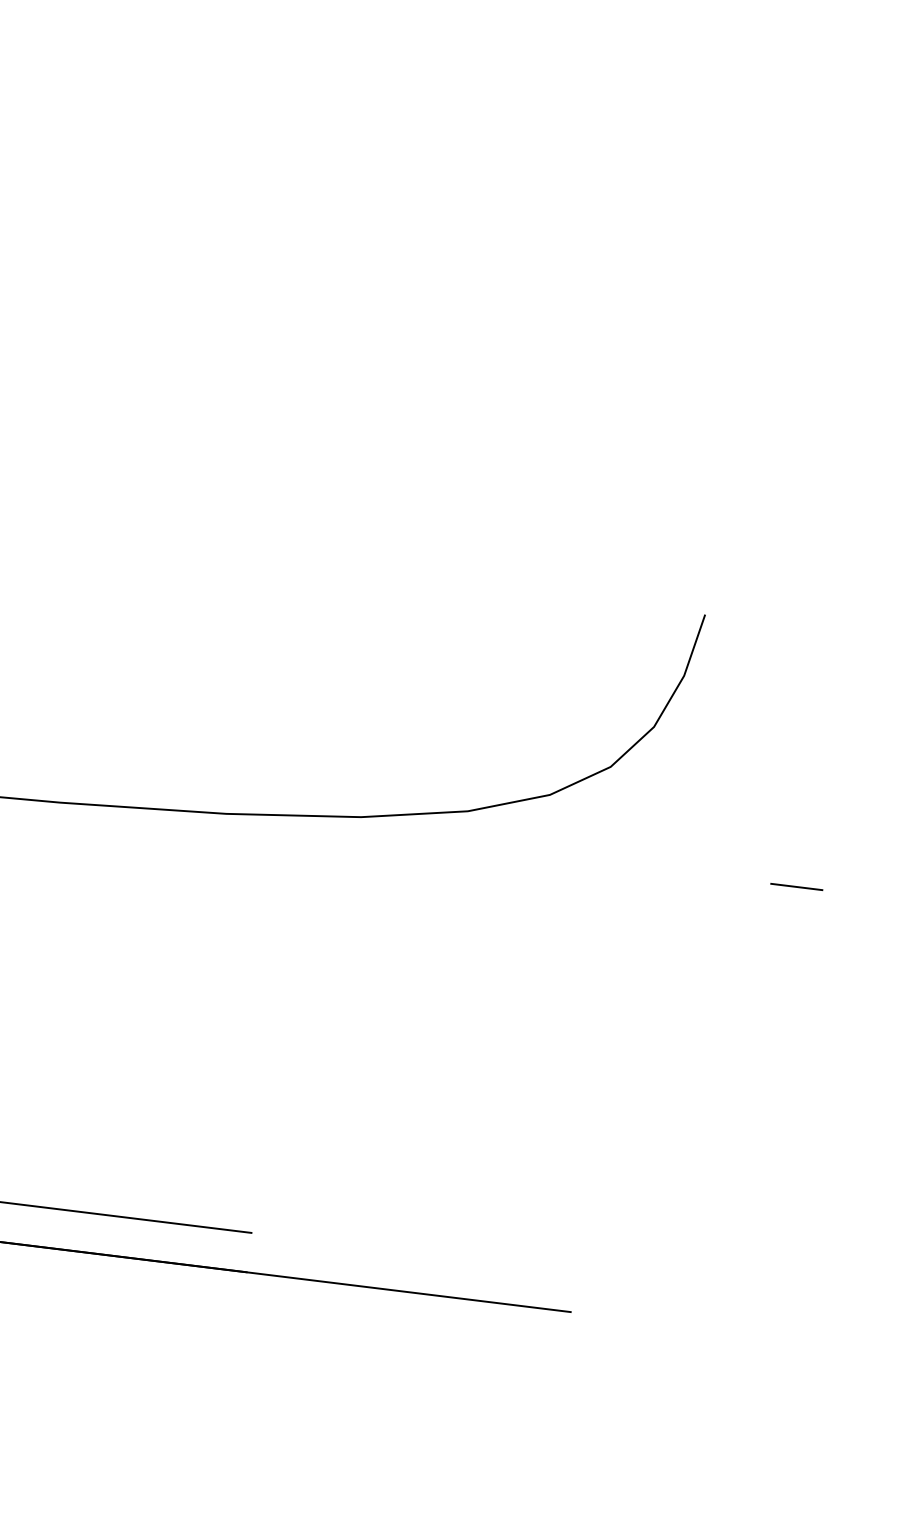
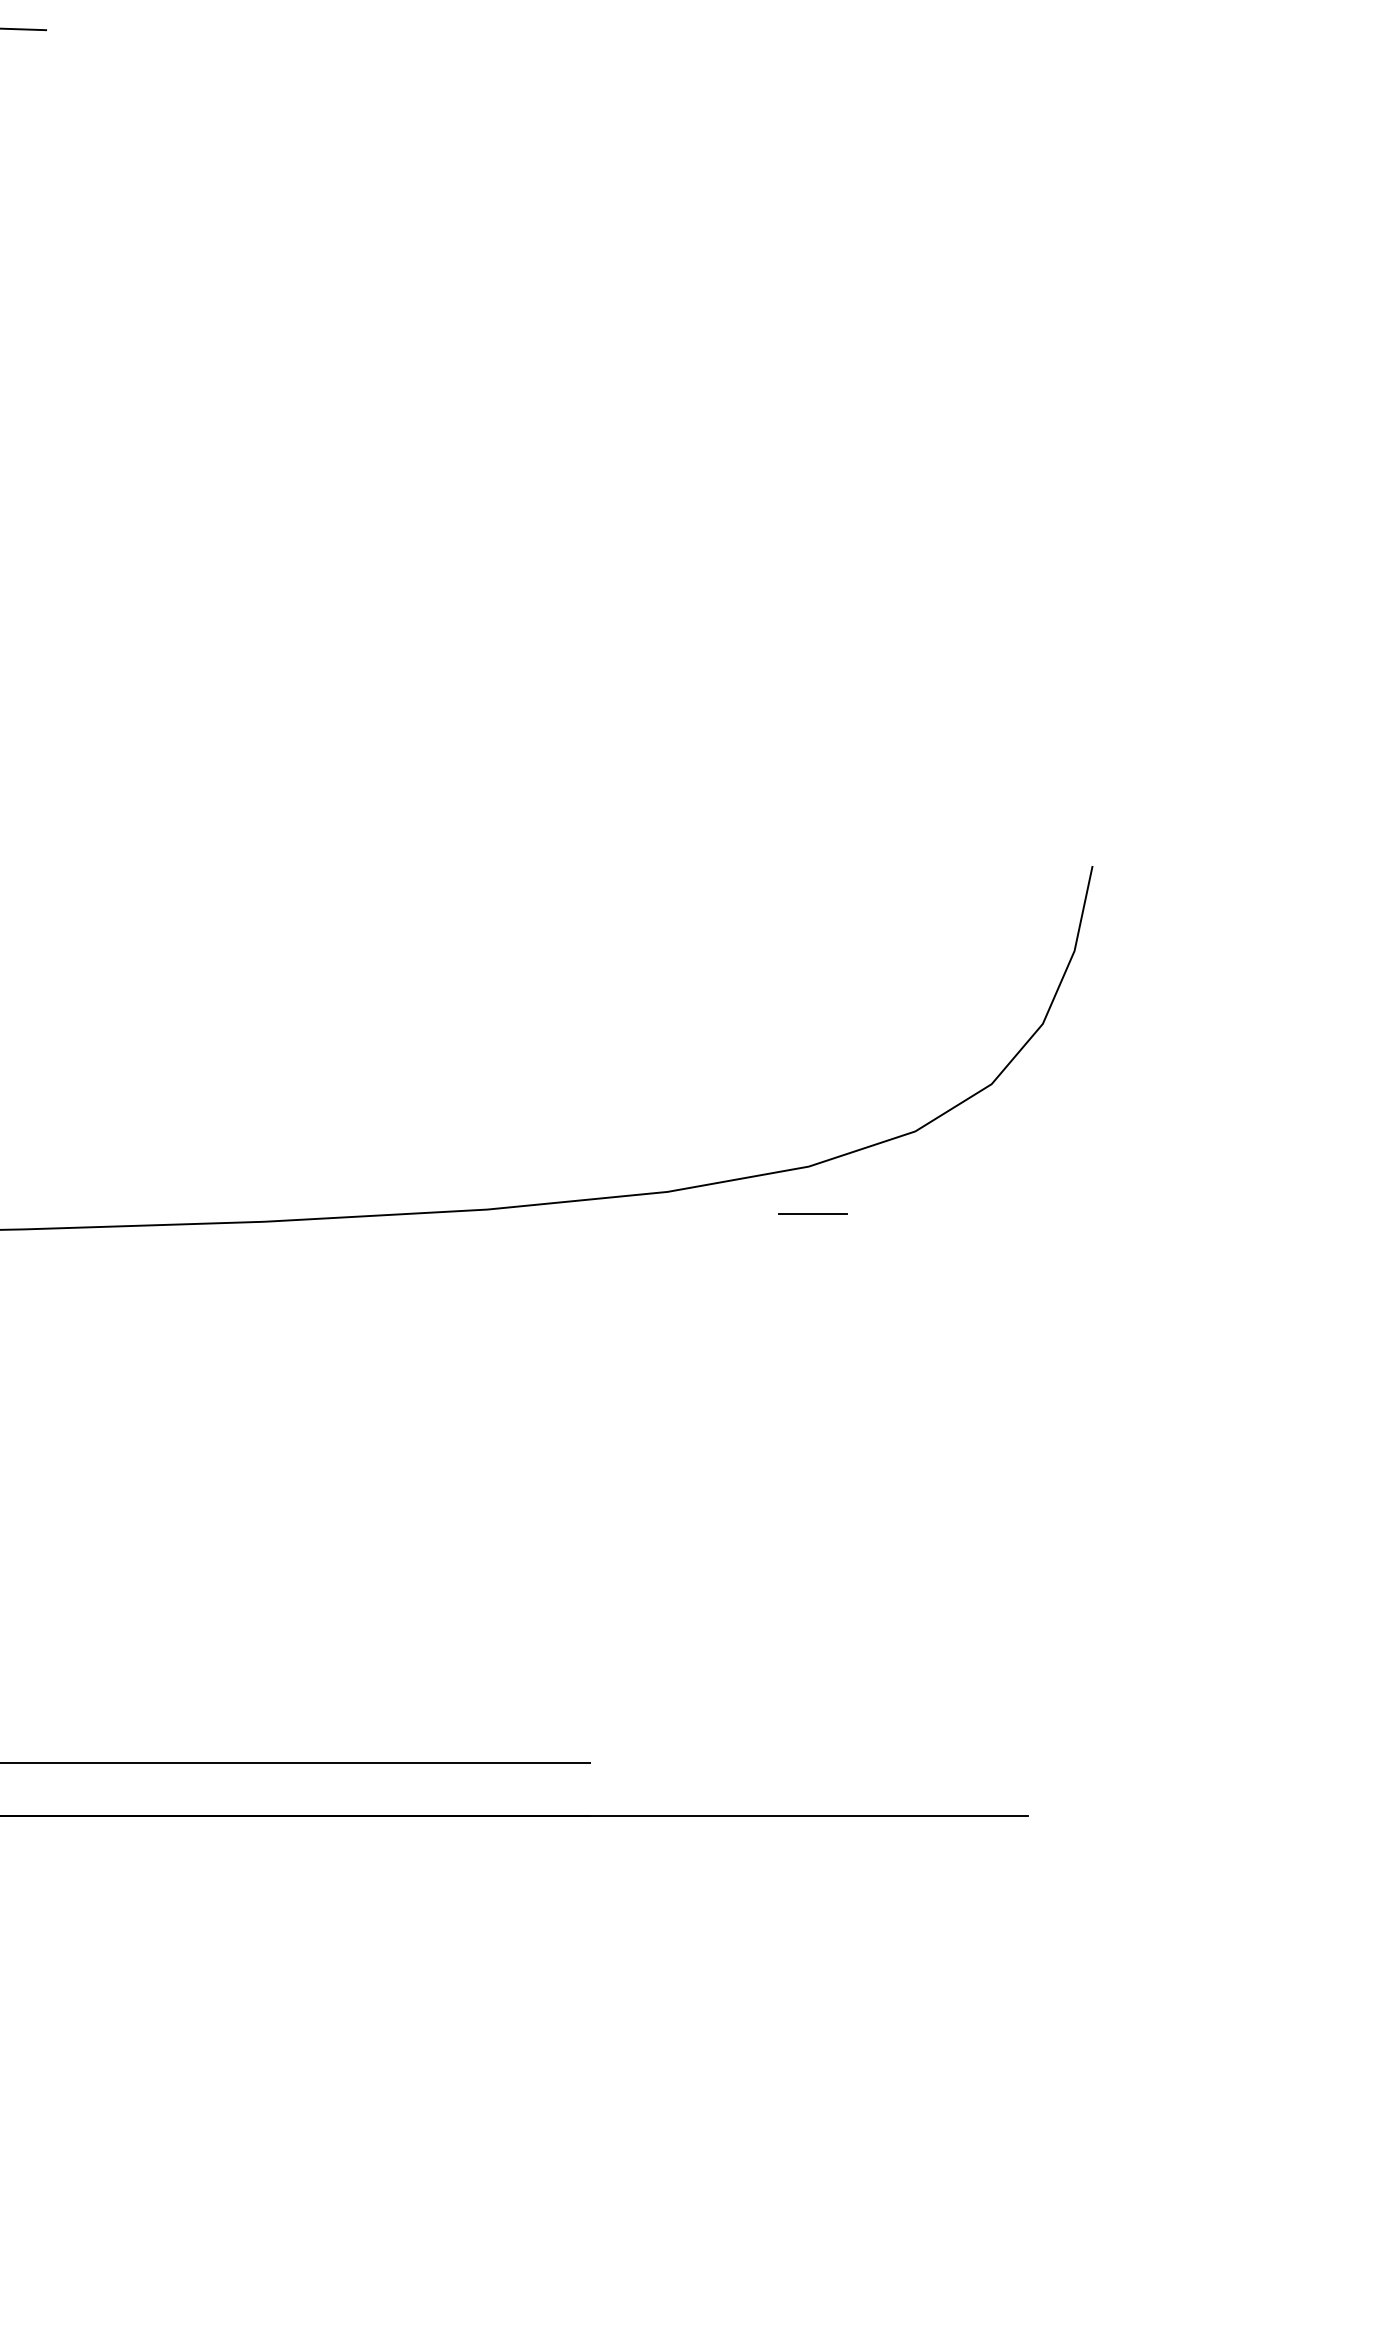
line: (796, 886) -> (812, 1213), moved

